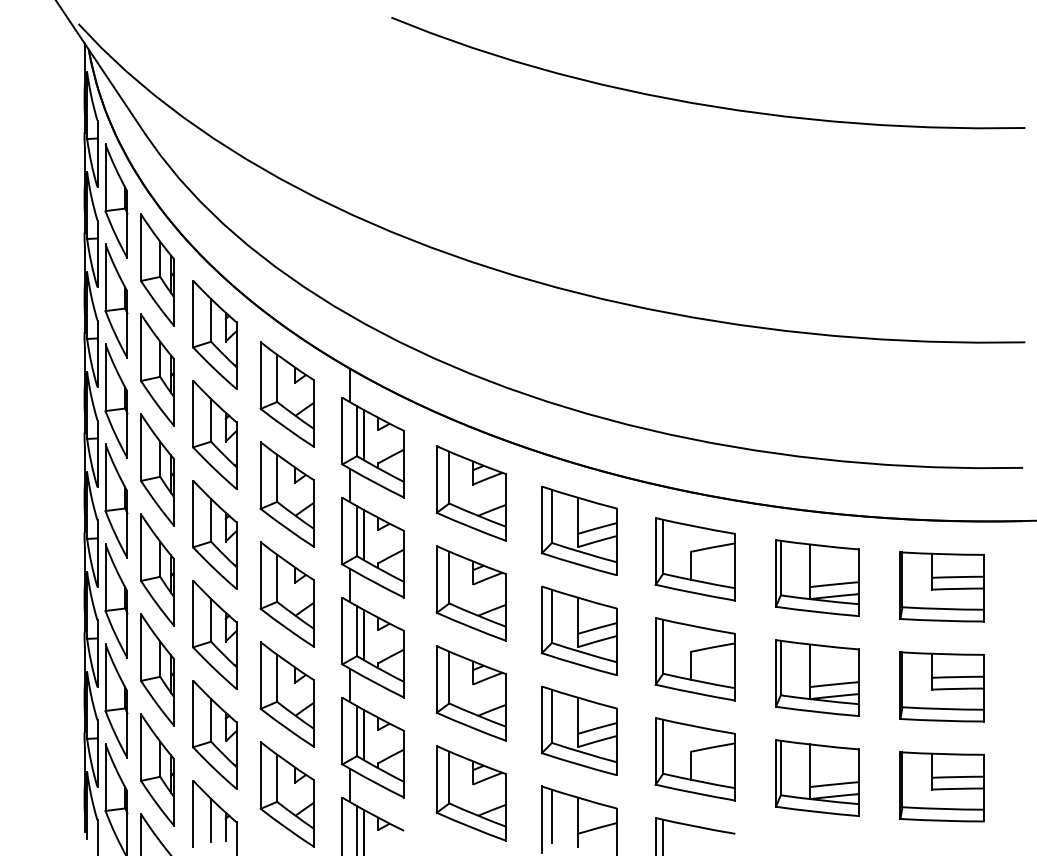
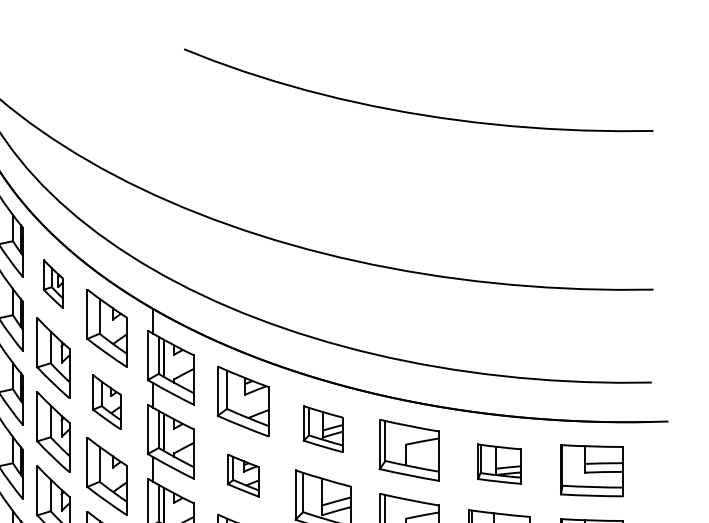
part: (214, 334) -> (53, 283), size x0.6
part: (286, 494) -> (106, 402), size x0.7
part: (578, 530) -> (322, 428), size x0.7
part: (817, 577) -> (499, 463), size x0.7
part: (470, 593) -> (242, 475), size x0.6

